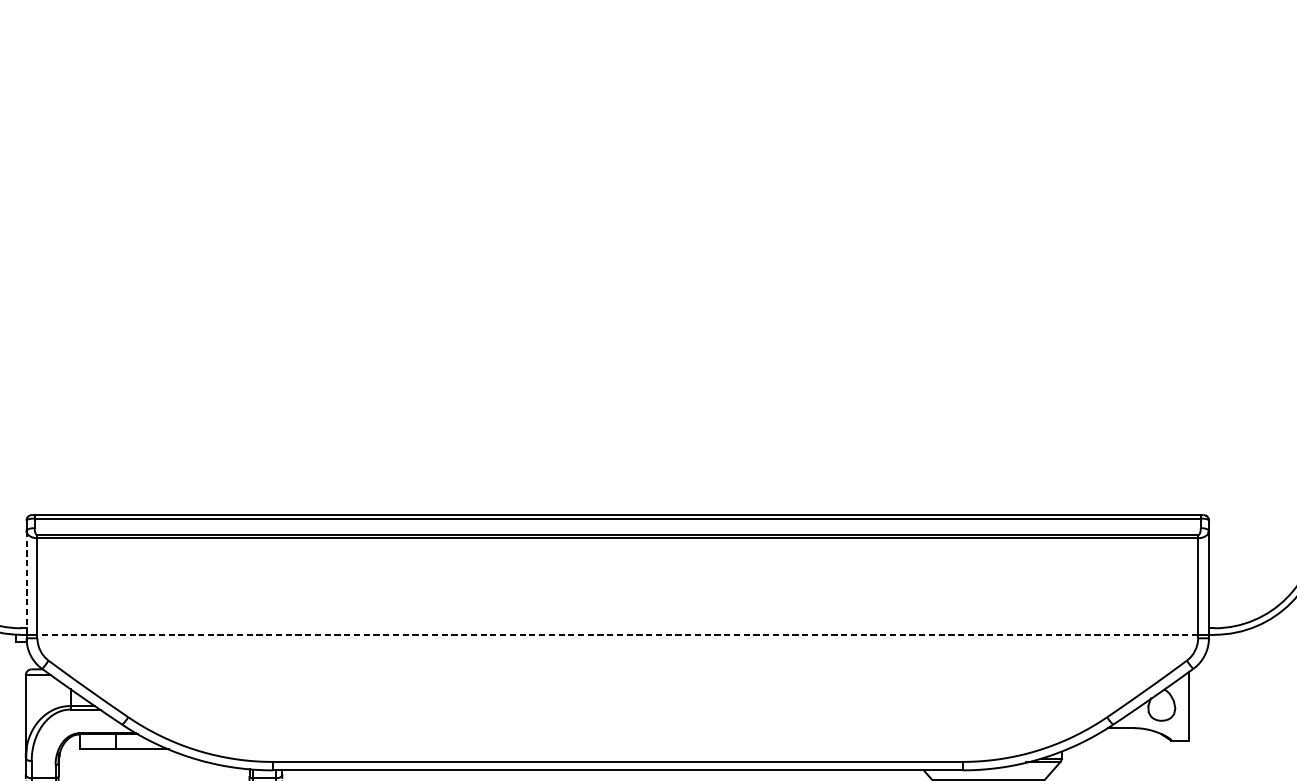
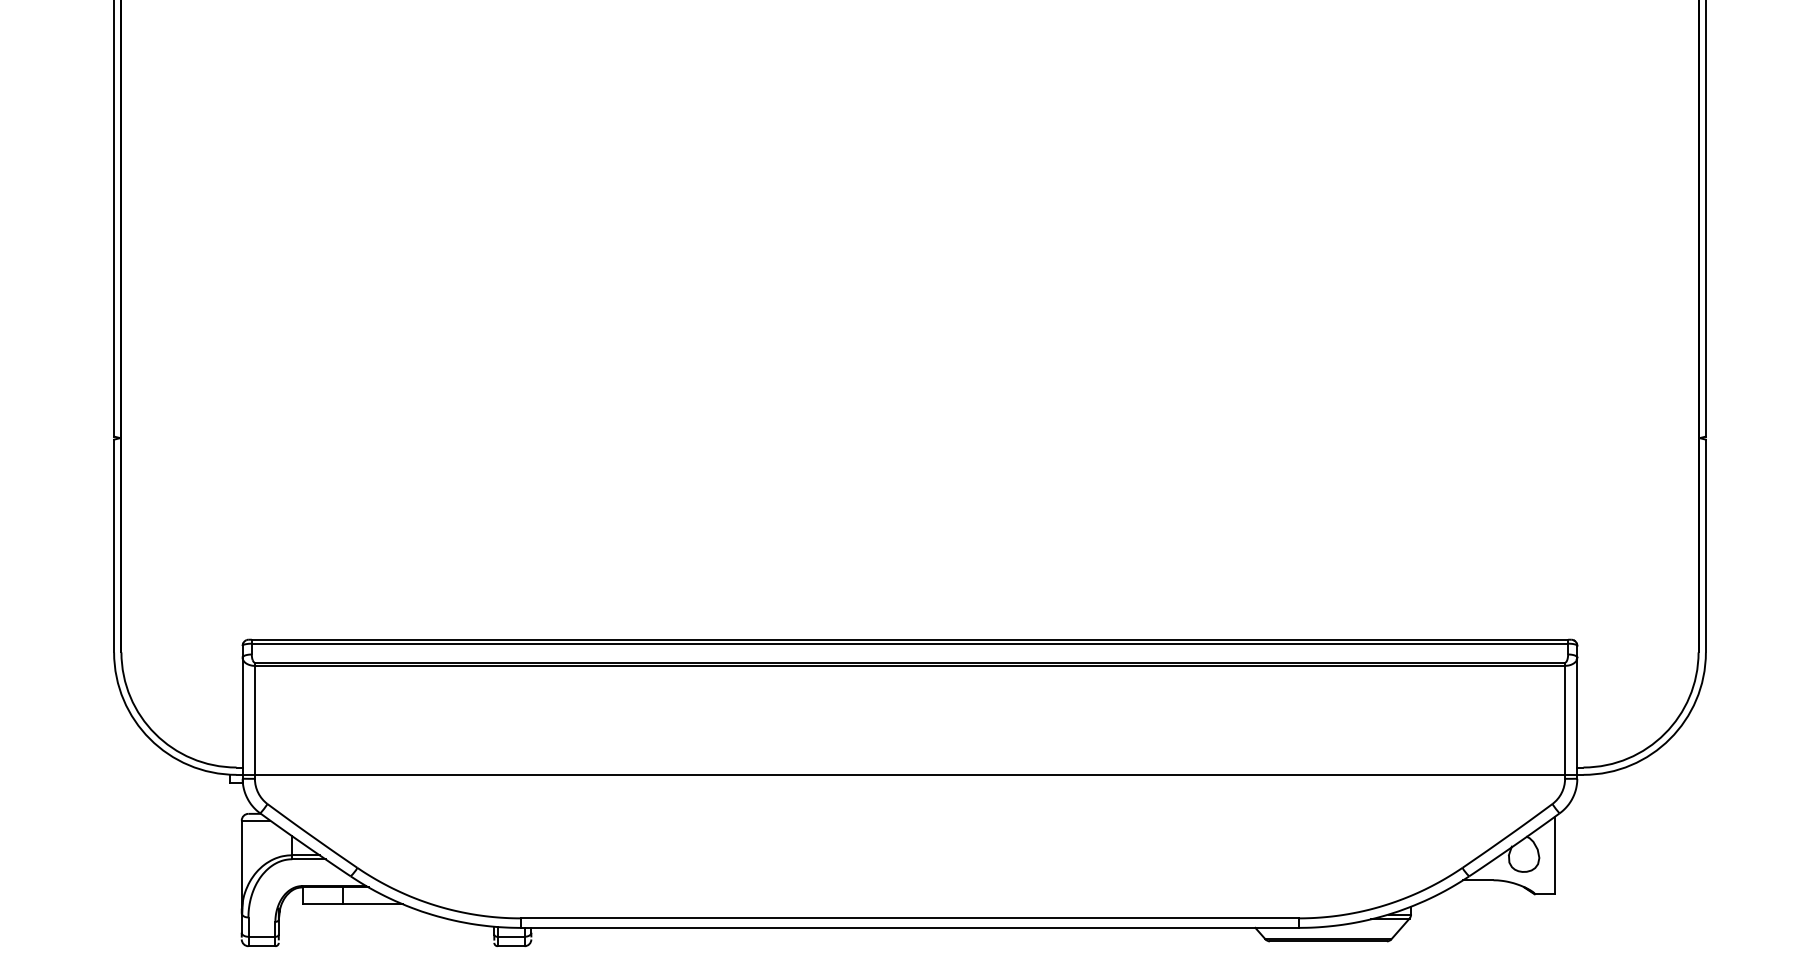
line: (26, 583) -> (242, 716), dashed -> solid
line: (617, 634) -> (909, 774), dashed -> solid

